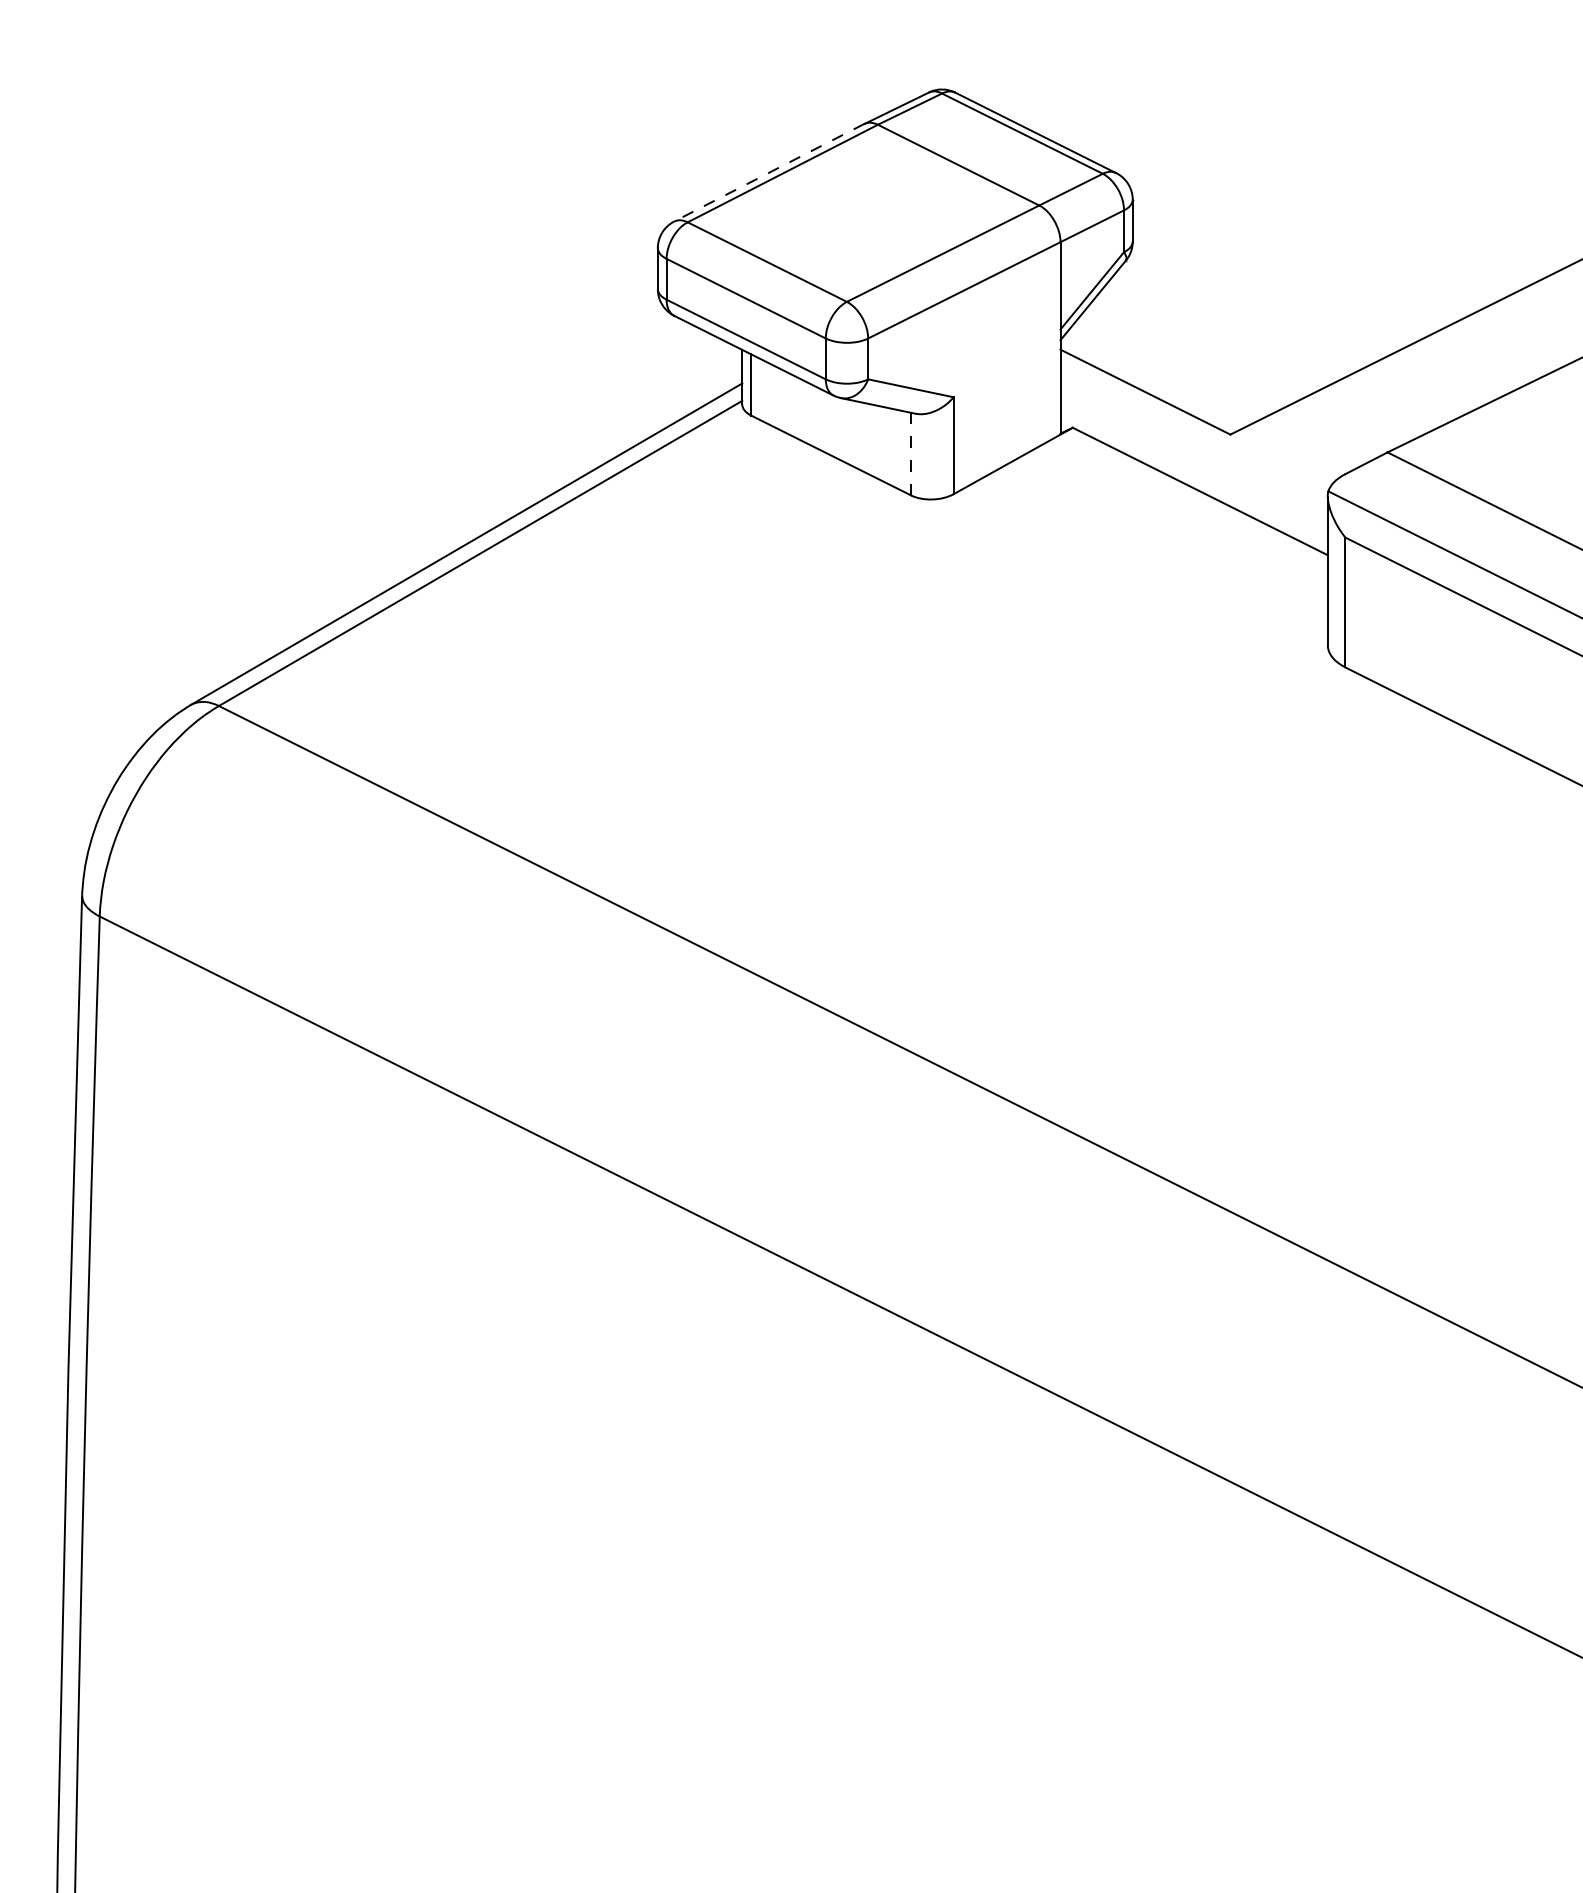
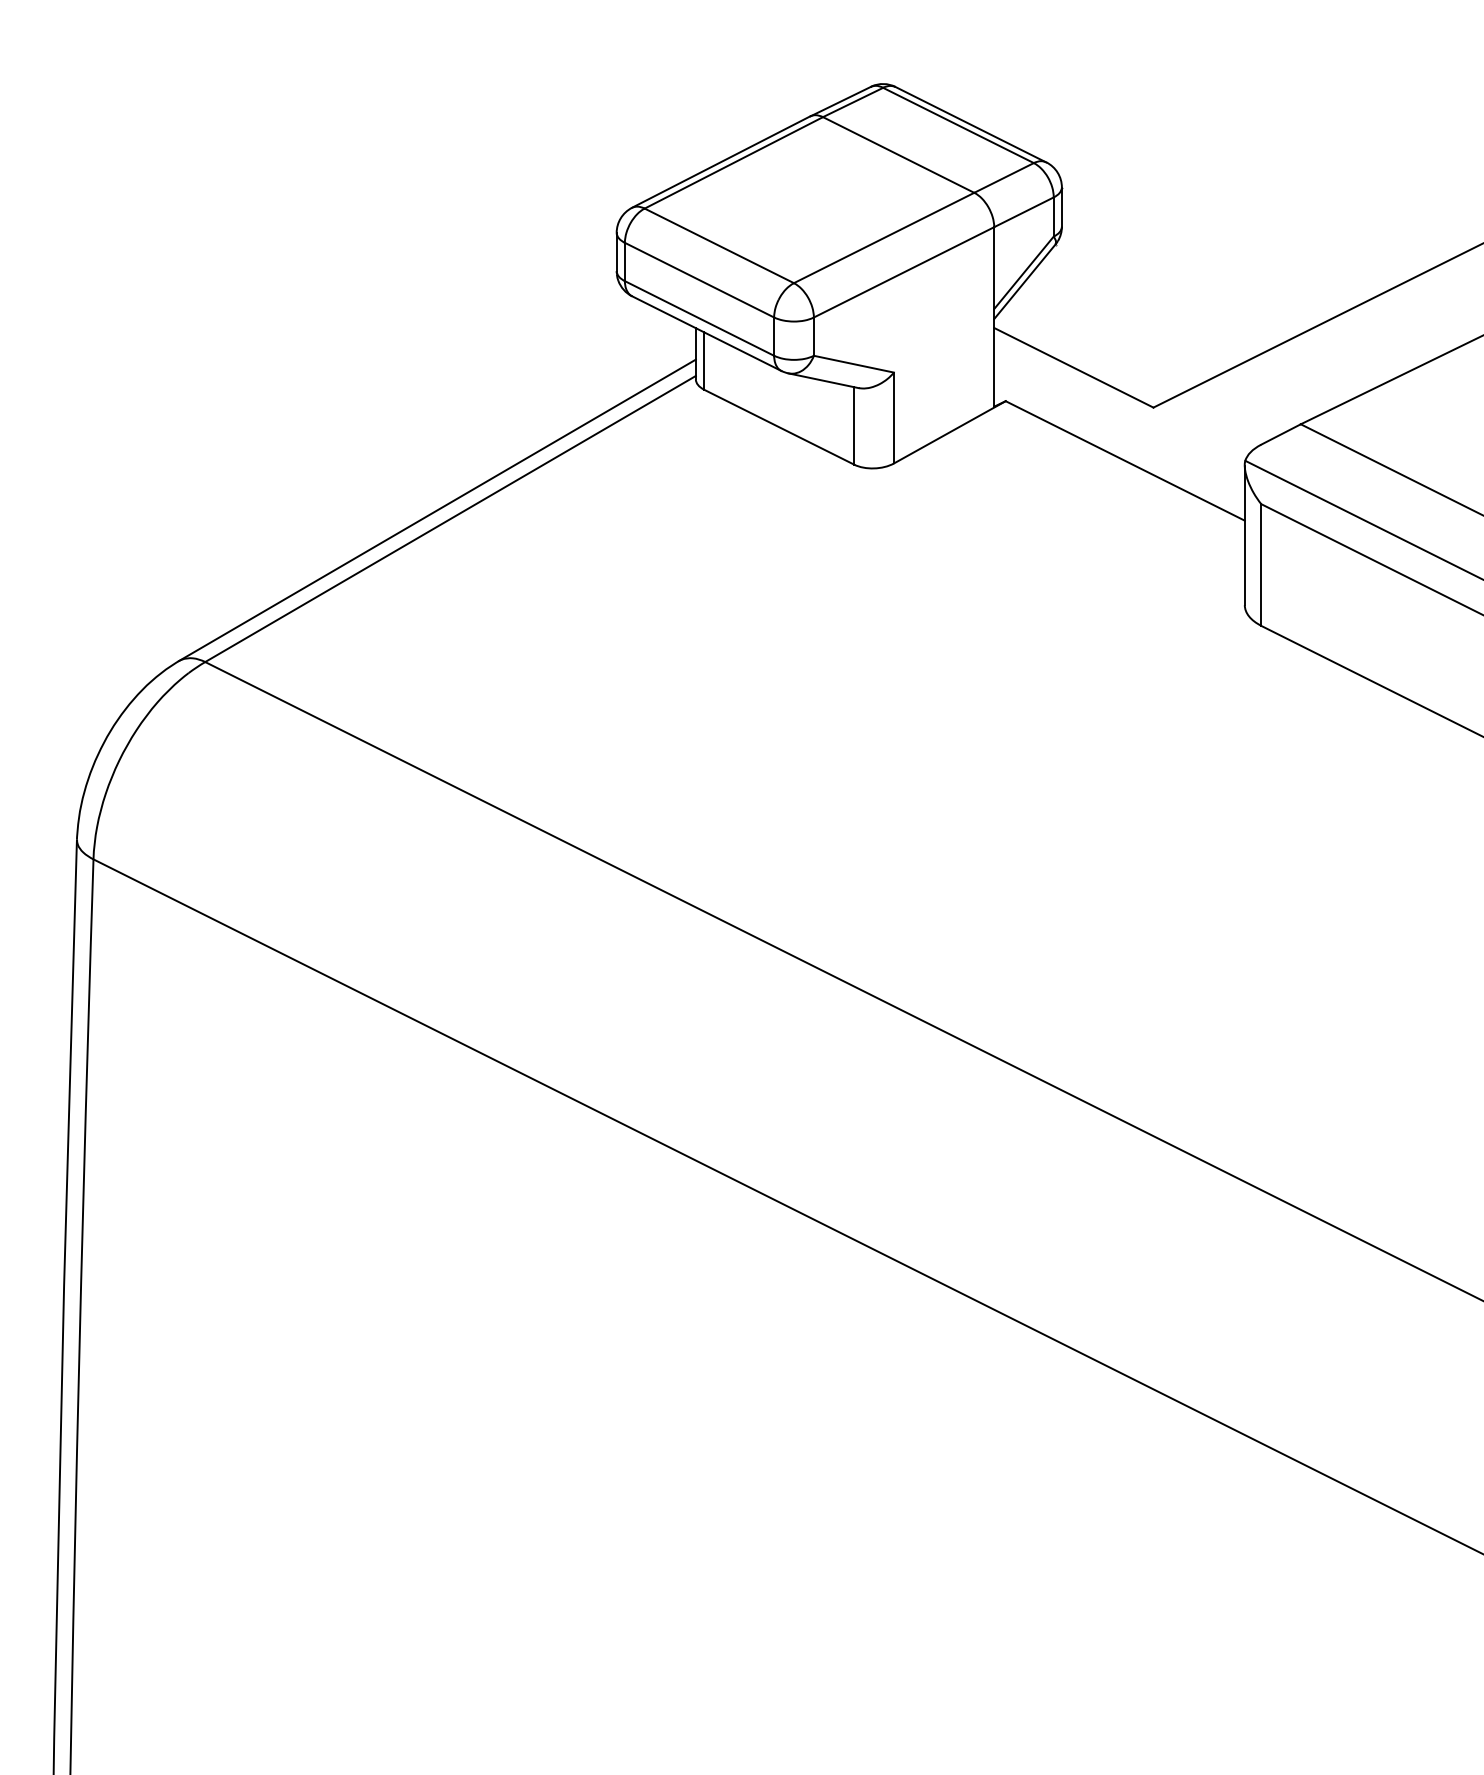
line: (769, 172) -> (721, 161), dashed -> solid
line: (911, 453) -> (854, 425), dashed -> solid

